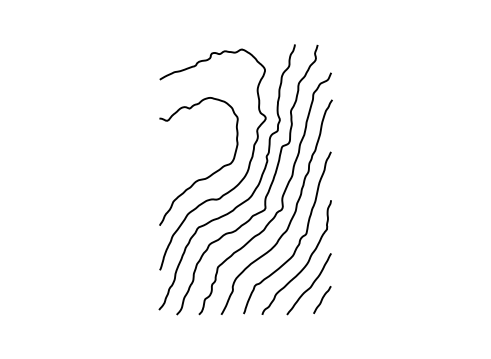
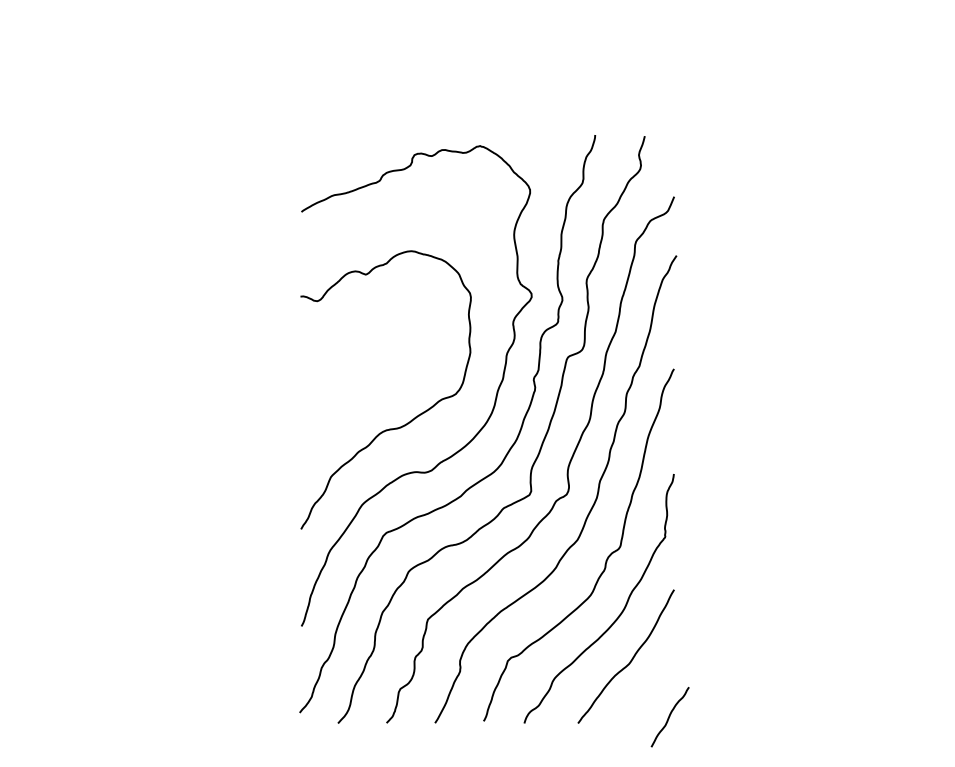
curve: (322, 299) -> (670, 716), moved

